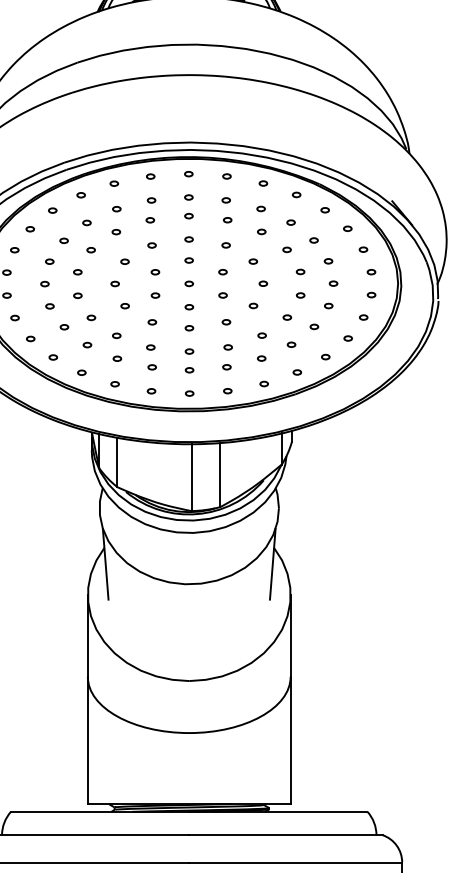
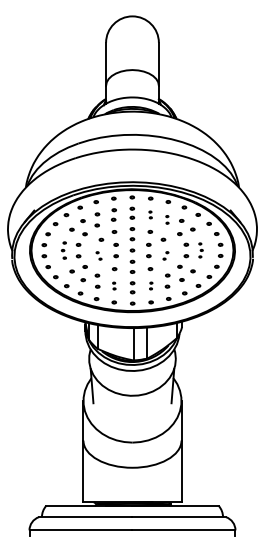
part: (226, 209) -> (150, 214), size x0.6
part: (261, 219) -> (167, 219), size x0.6
part: (46, 283) -> (63, 250), size x0.7
part: (329, 283) -> (200, 250), size x0.6
part: (118, 294) -> (98, 255), size x0.6
part: (257, 294) -> (165, 255), size x0.6
part: (152, 356) -> (114, 285), size x0.6
part: (228, 356) -> (151, 285), size x0.6

